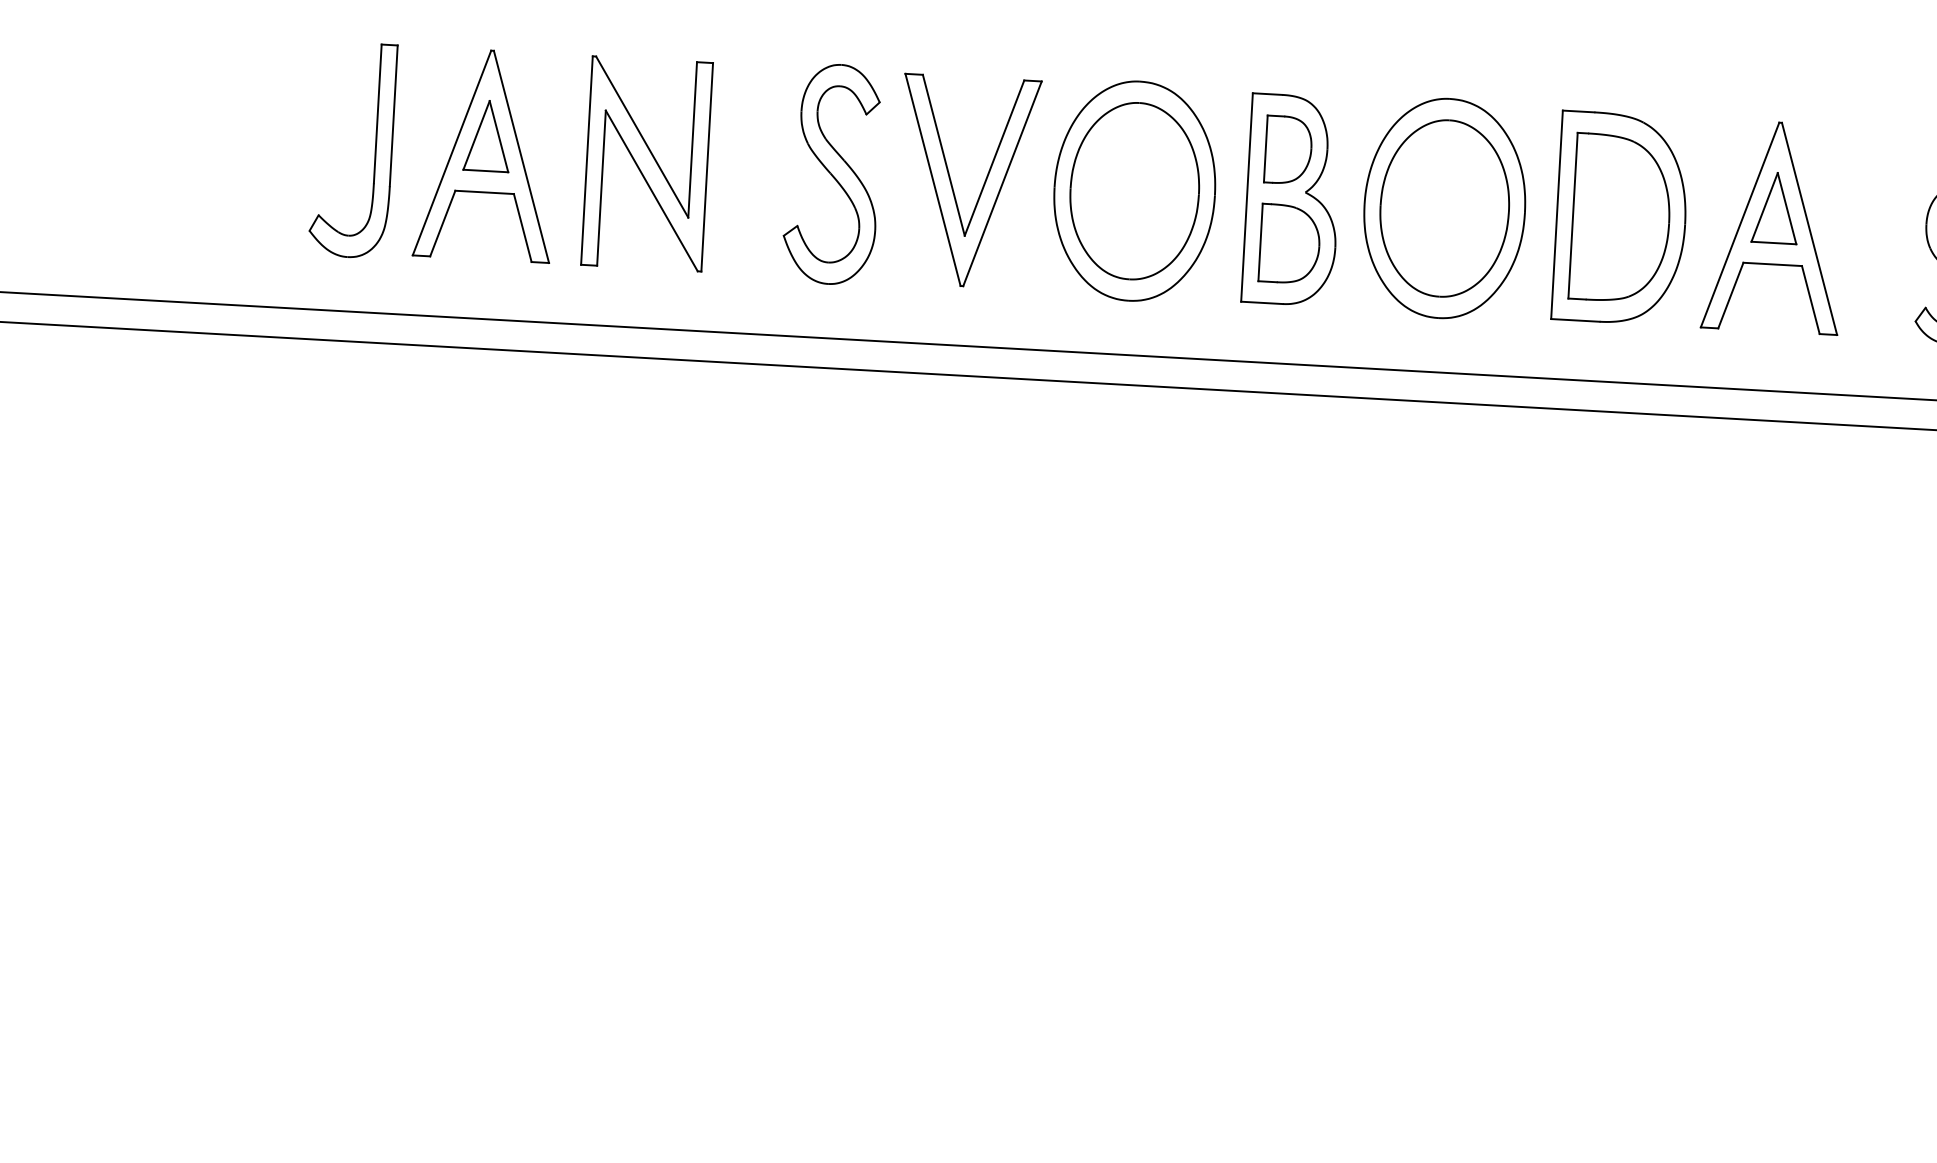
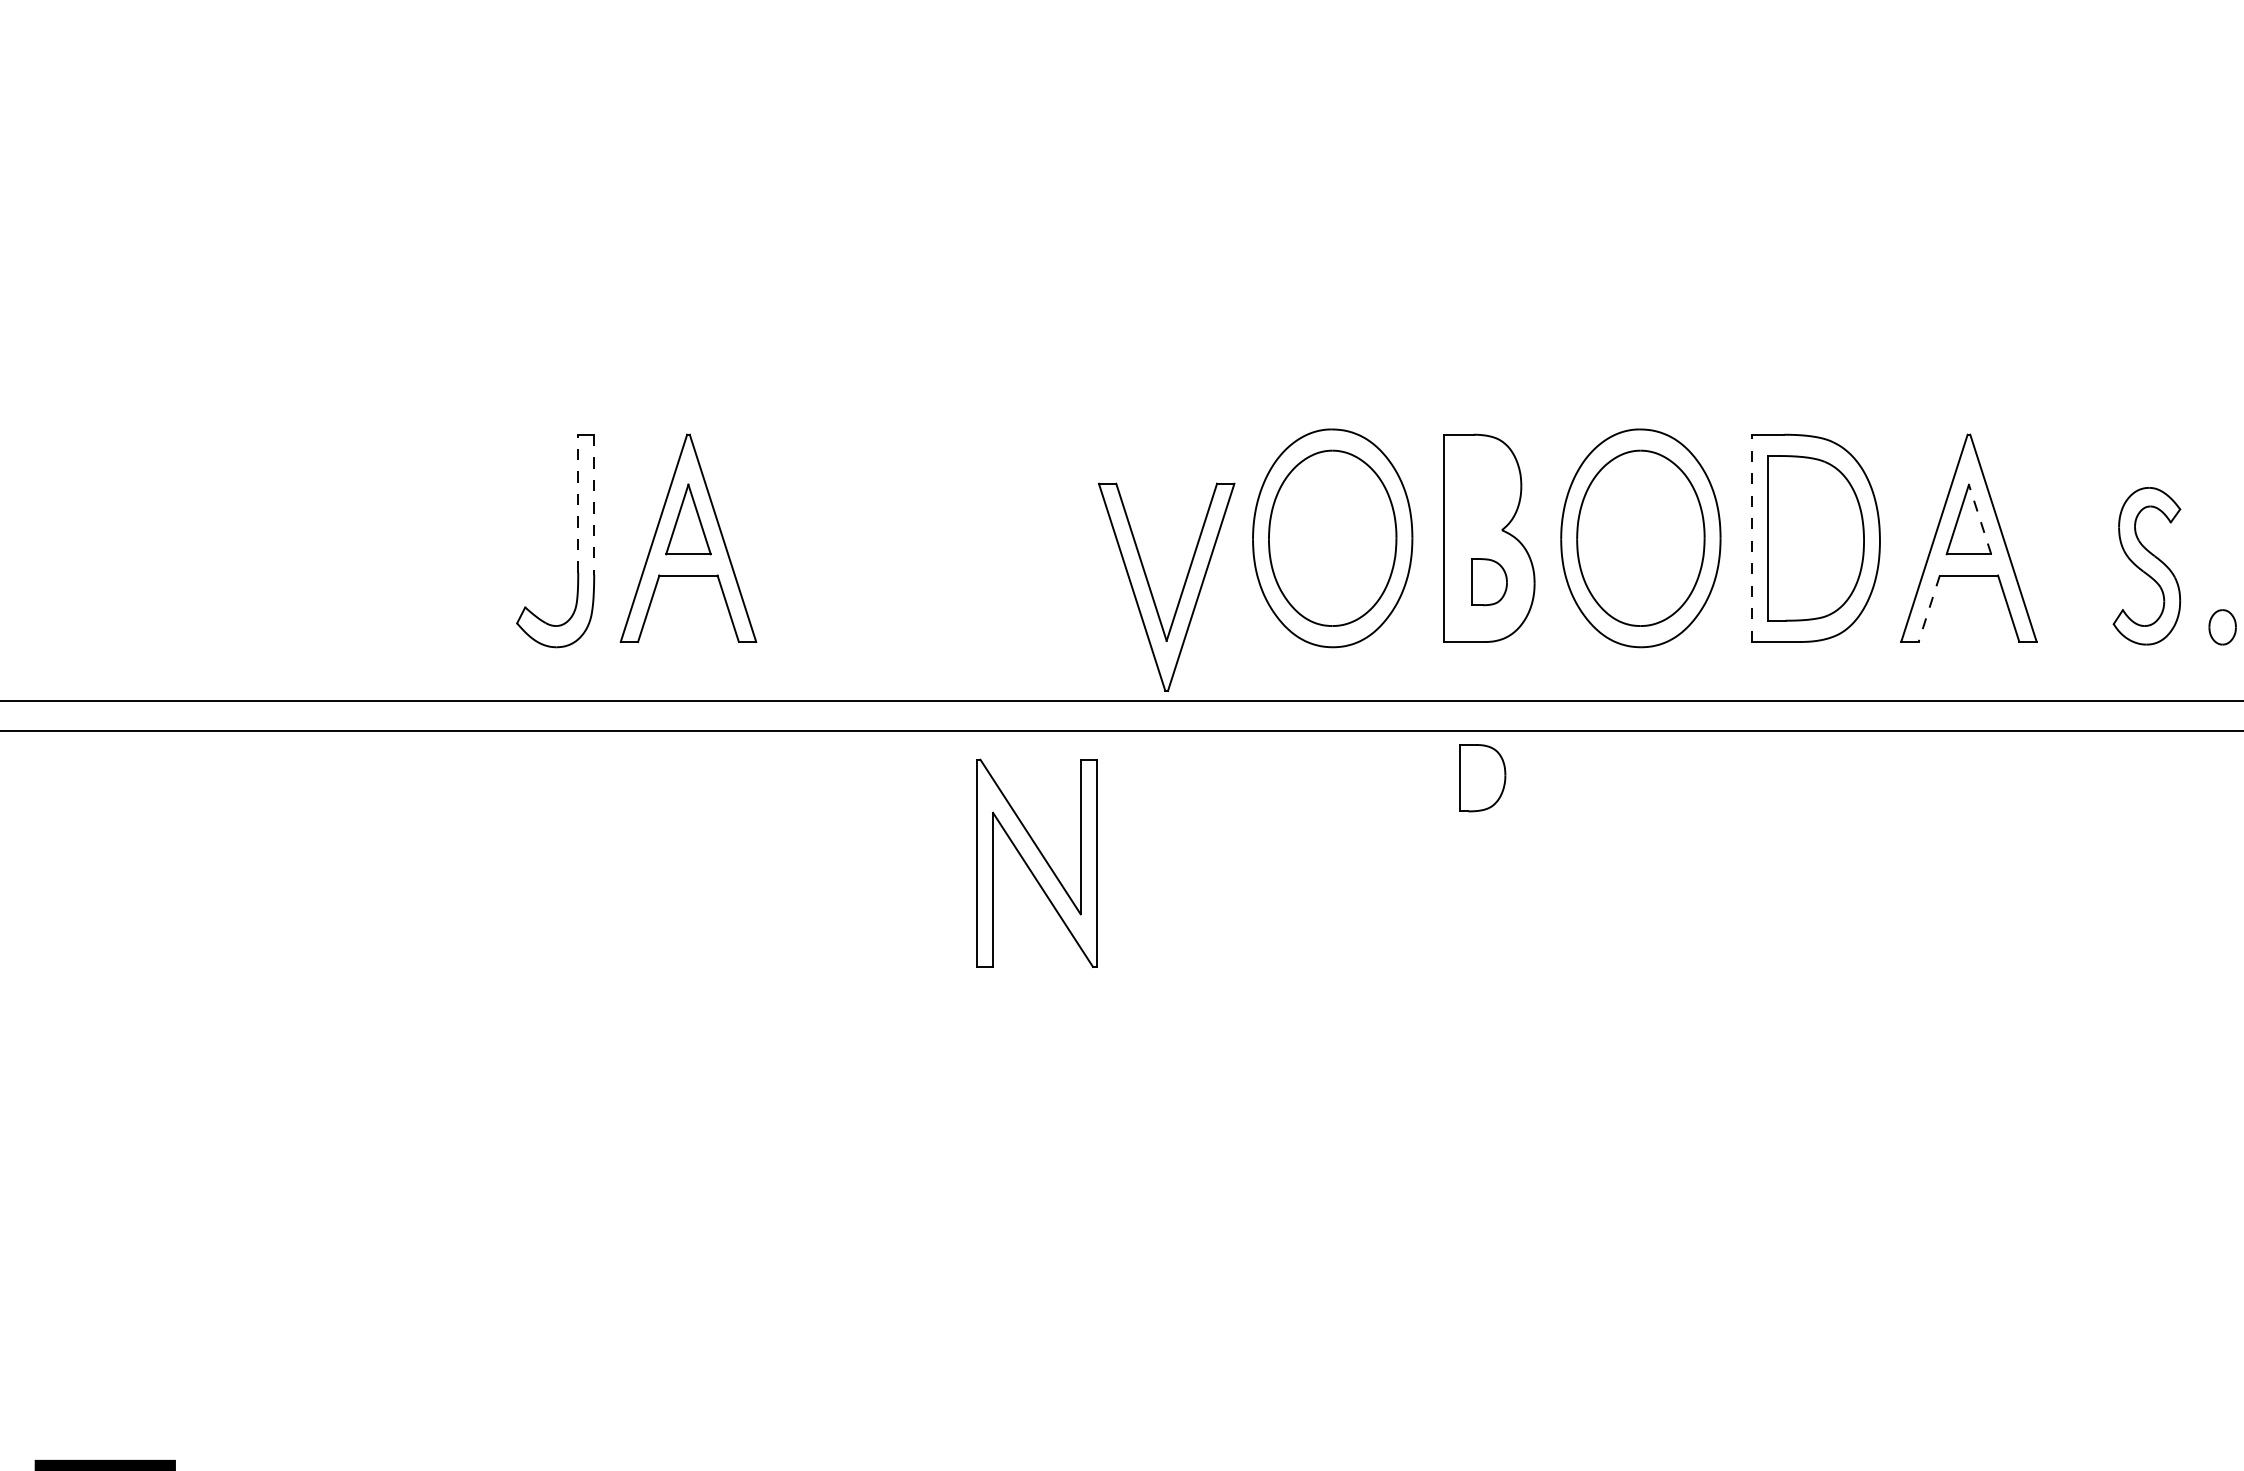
line: (378, 113) -> (578, 503), solid -> dashed
line: (394, 115) -> (594, 504), solid -> dashed
part: (1288, 150) -> (1482, 778), moved
part: (646, 163) -> (1036, 862), moved
part: (832, 174) -> (1032, 538), removed
part: (953, 186) -> (1152, 592), moved
line: (1787, 208) -> (1980, 519), solid -> dashed
line: (1557, 214) -> (1752, 538), solid -> dashed
part: (1290, 243) -> (1489, 581), size x0.6
line: (1731, 295) -> (1929, 608), solid -> dashed

